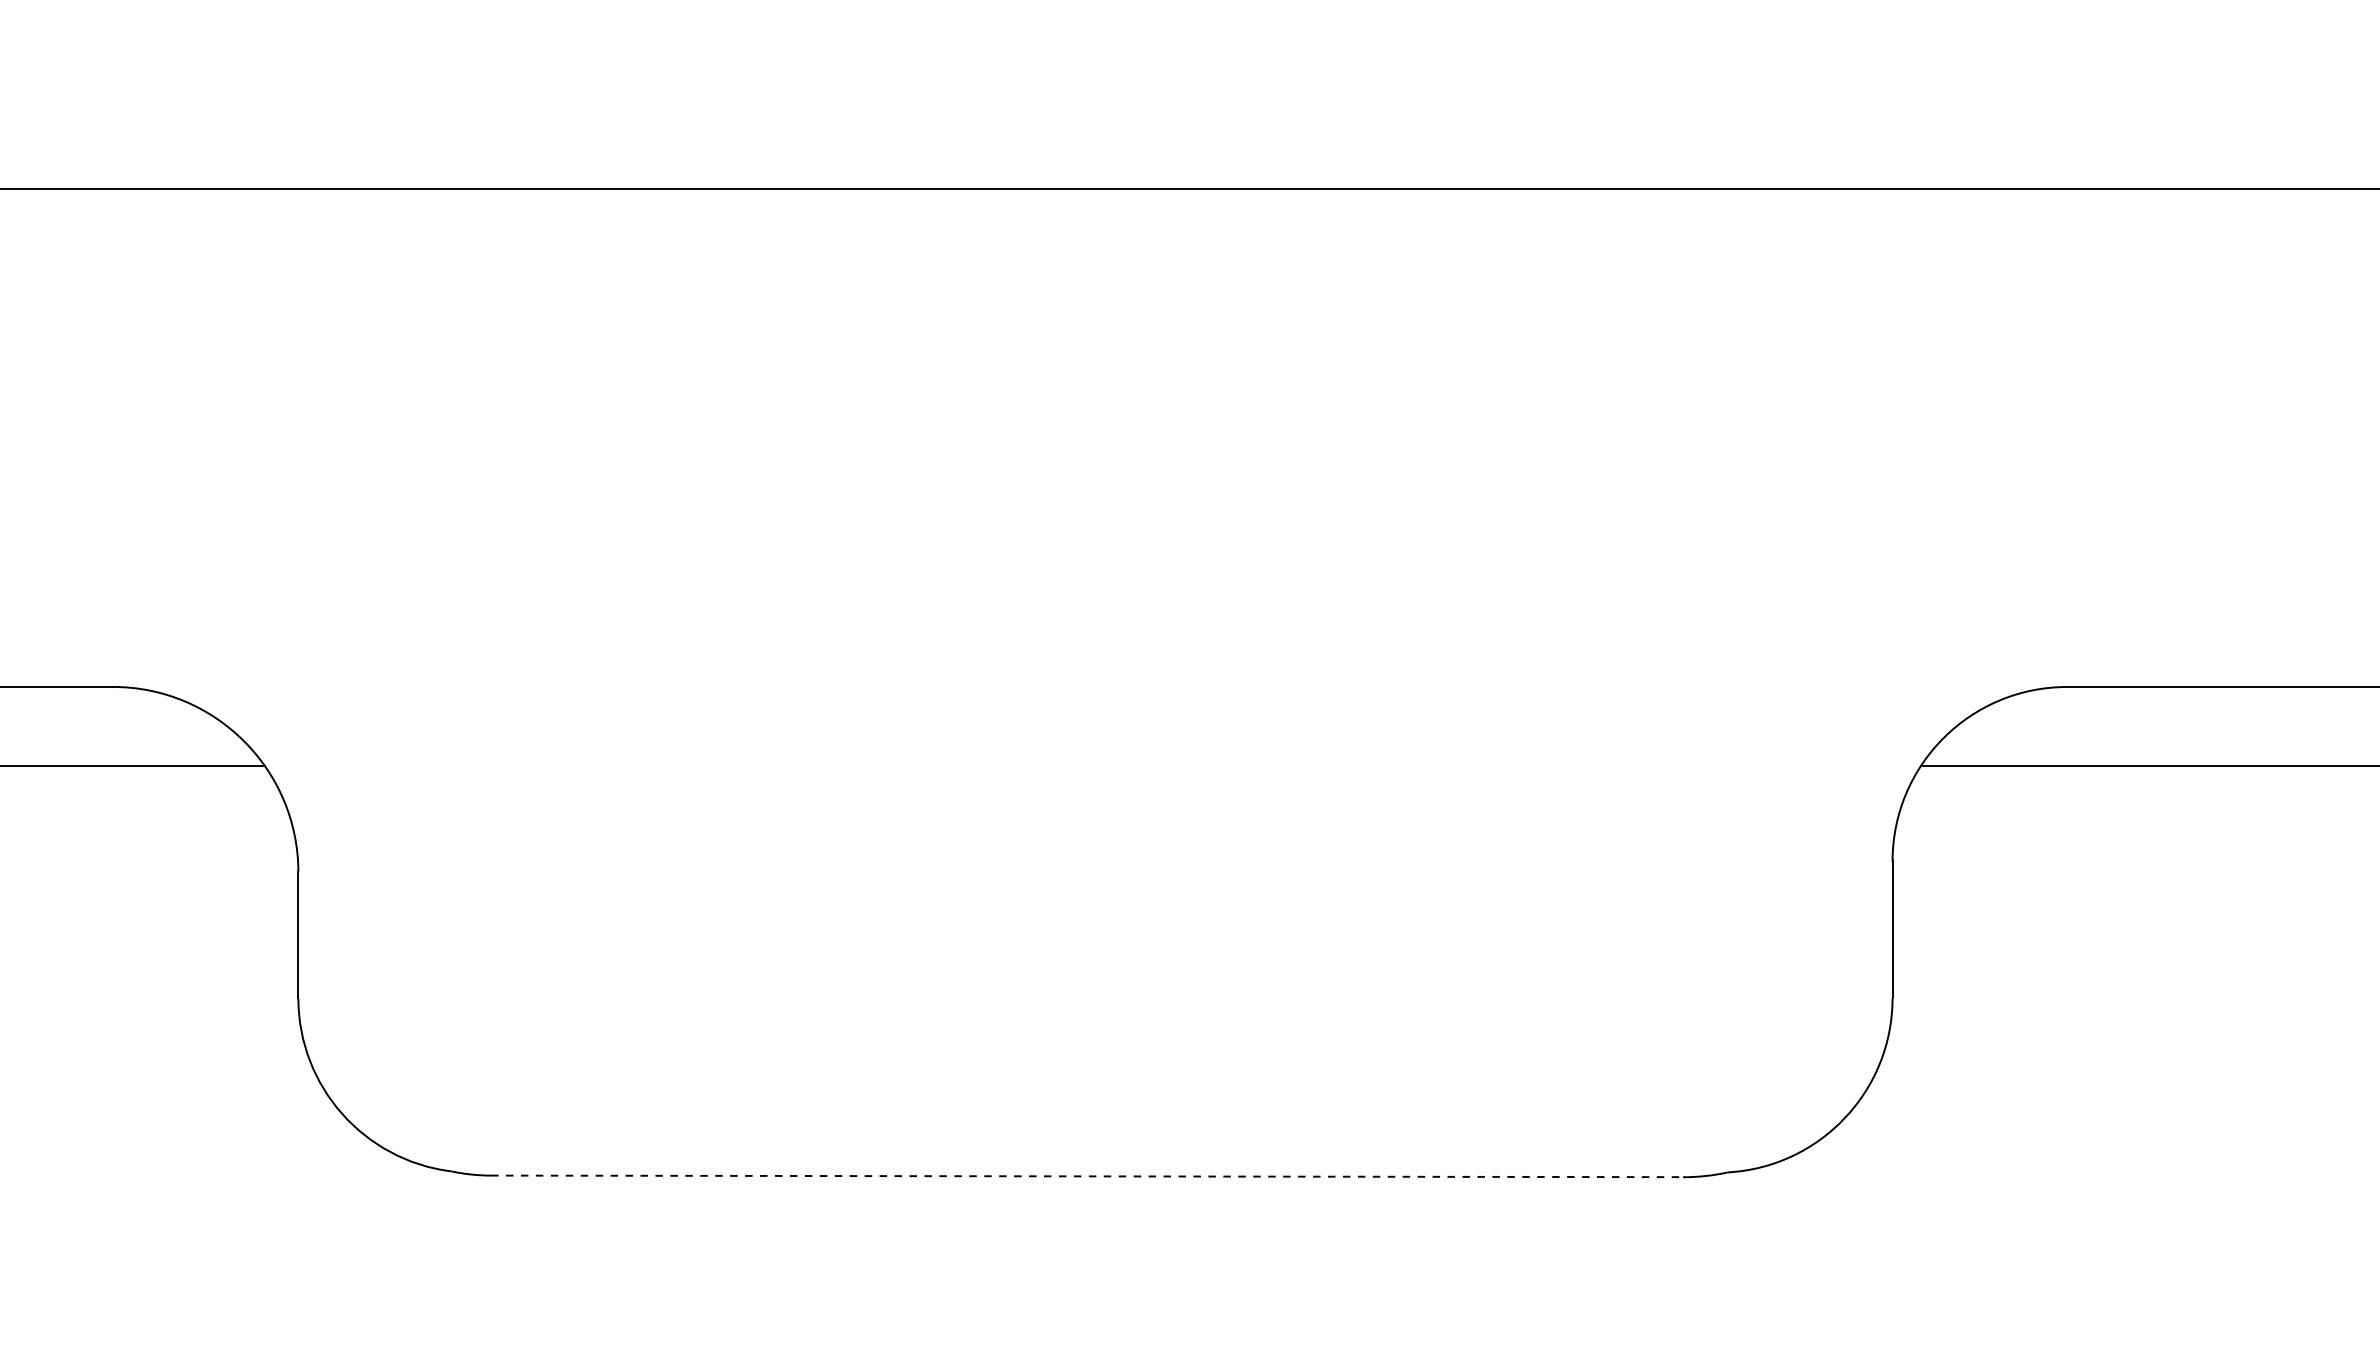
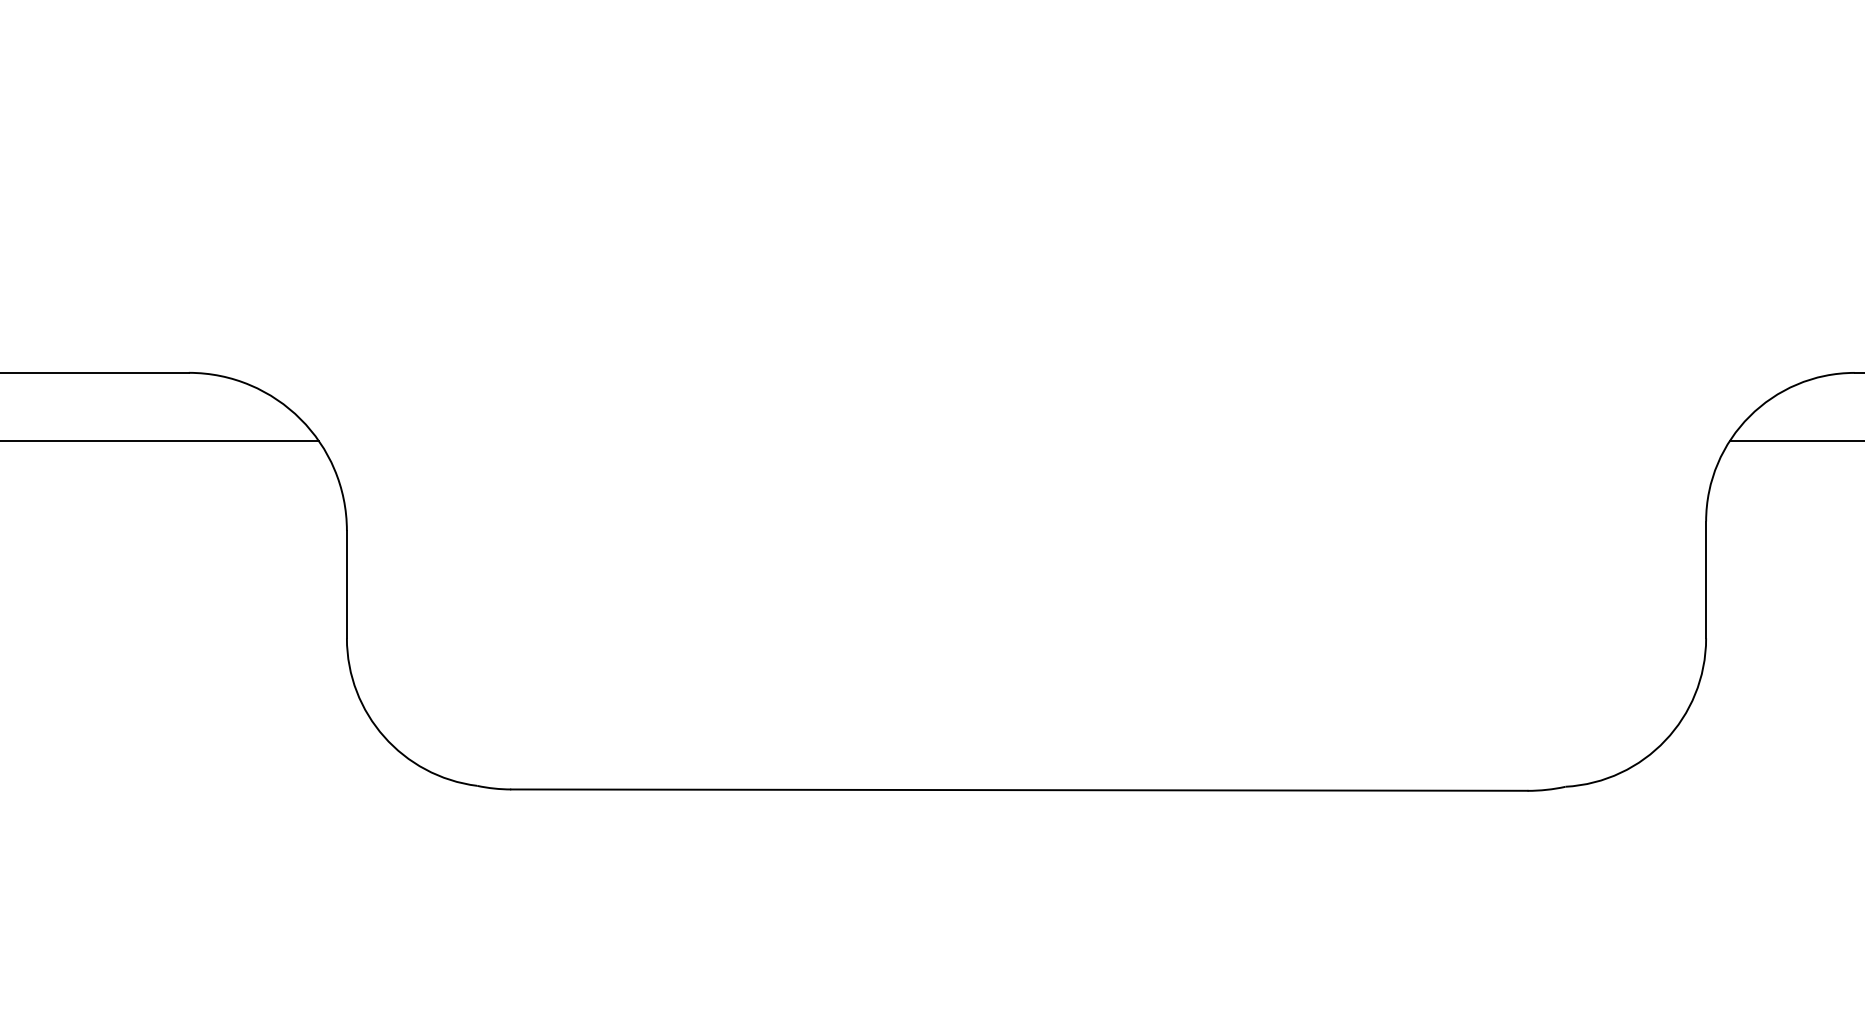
line: (1087, 1176) -> (1019, 790), dashed -> solid

